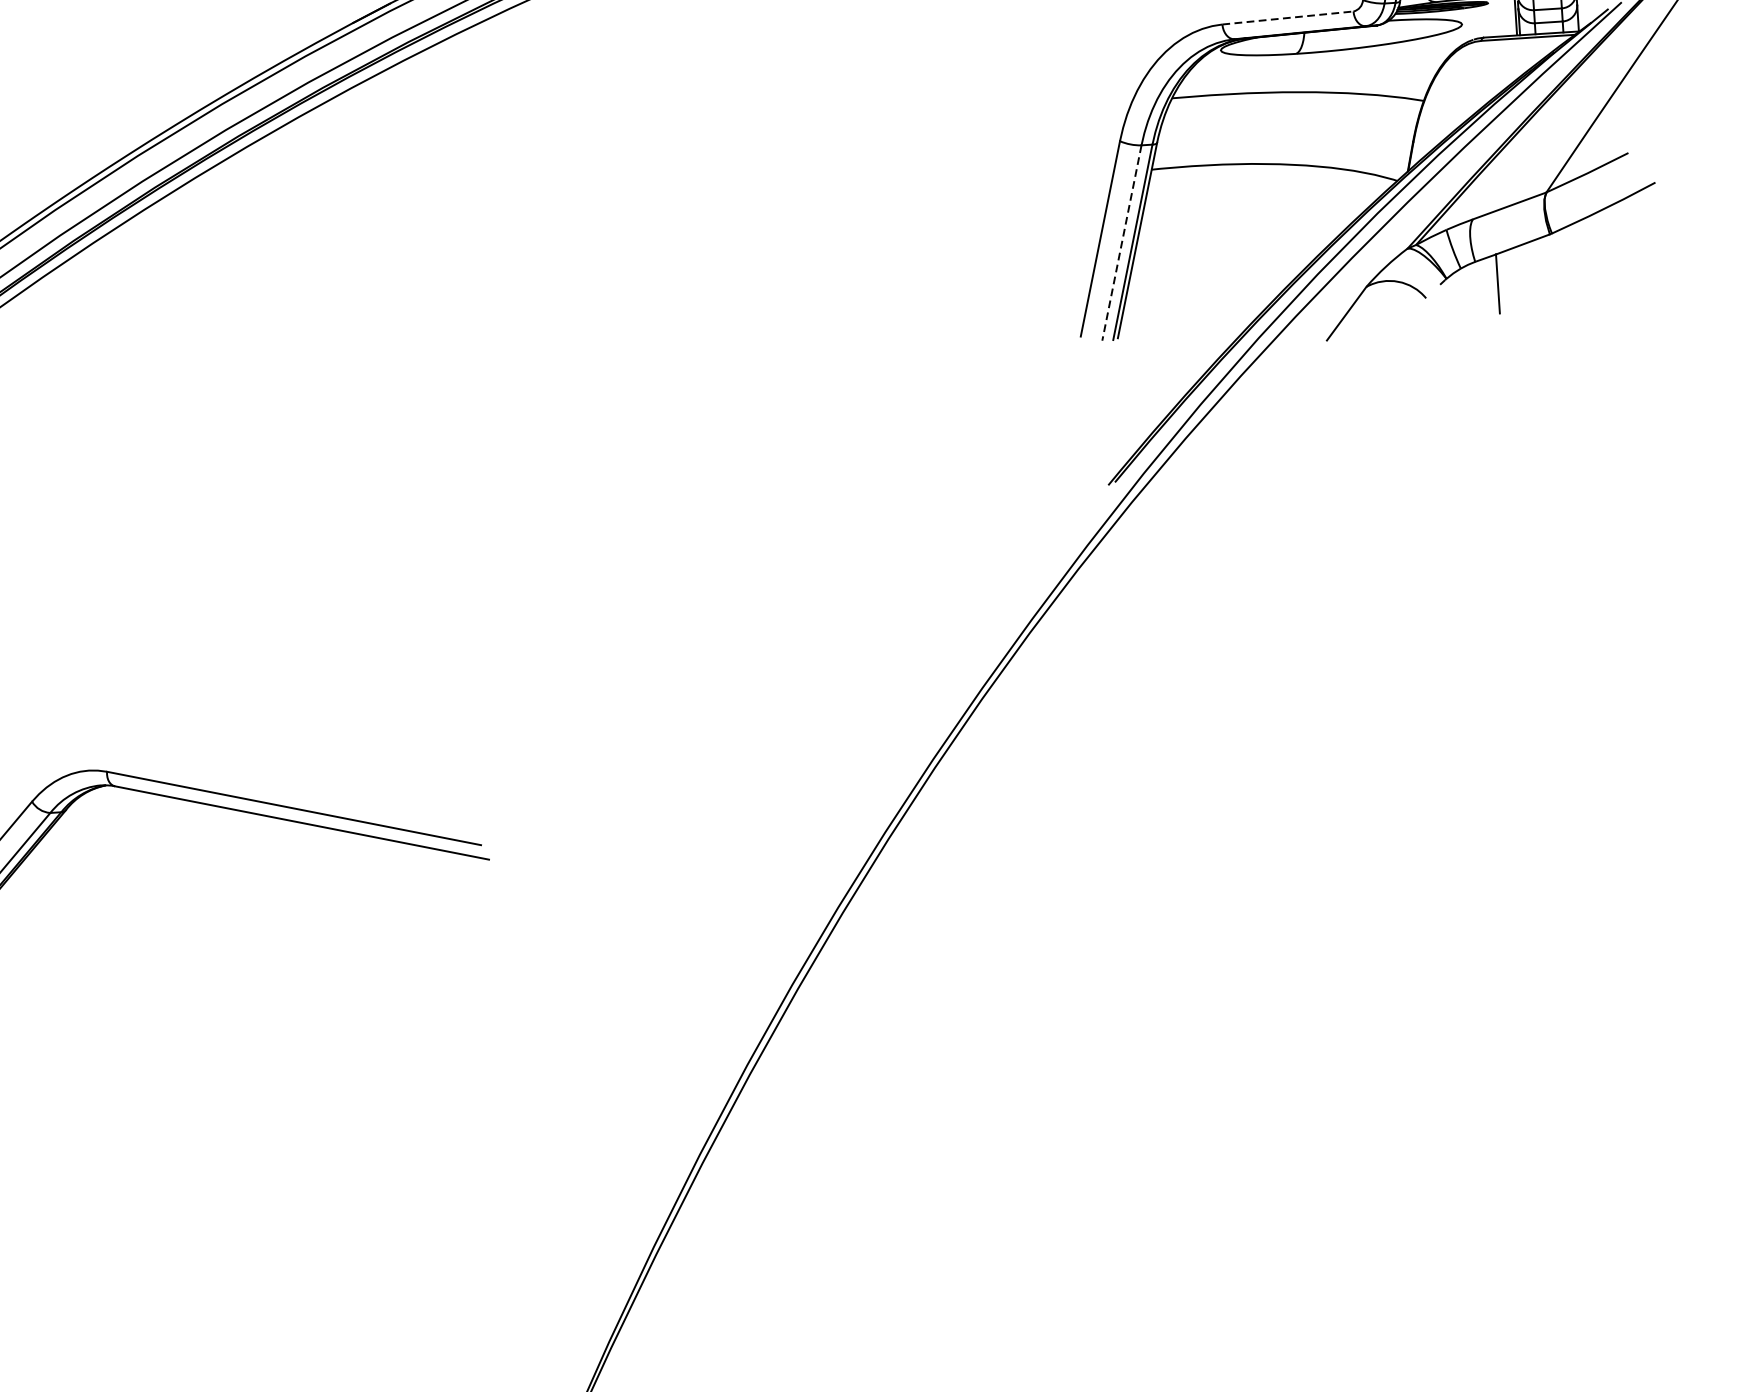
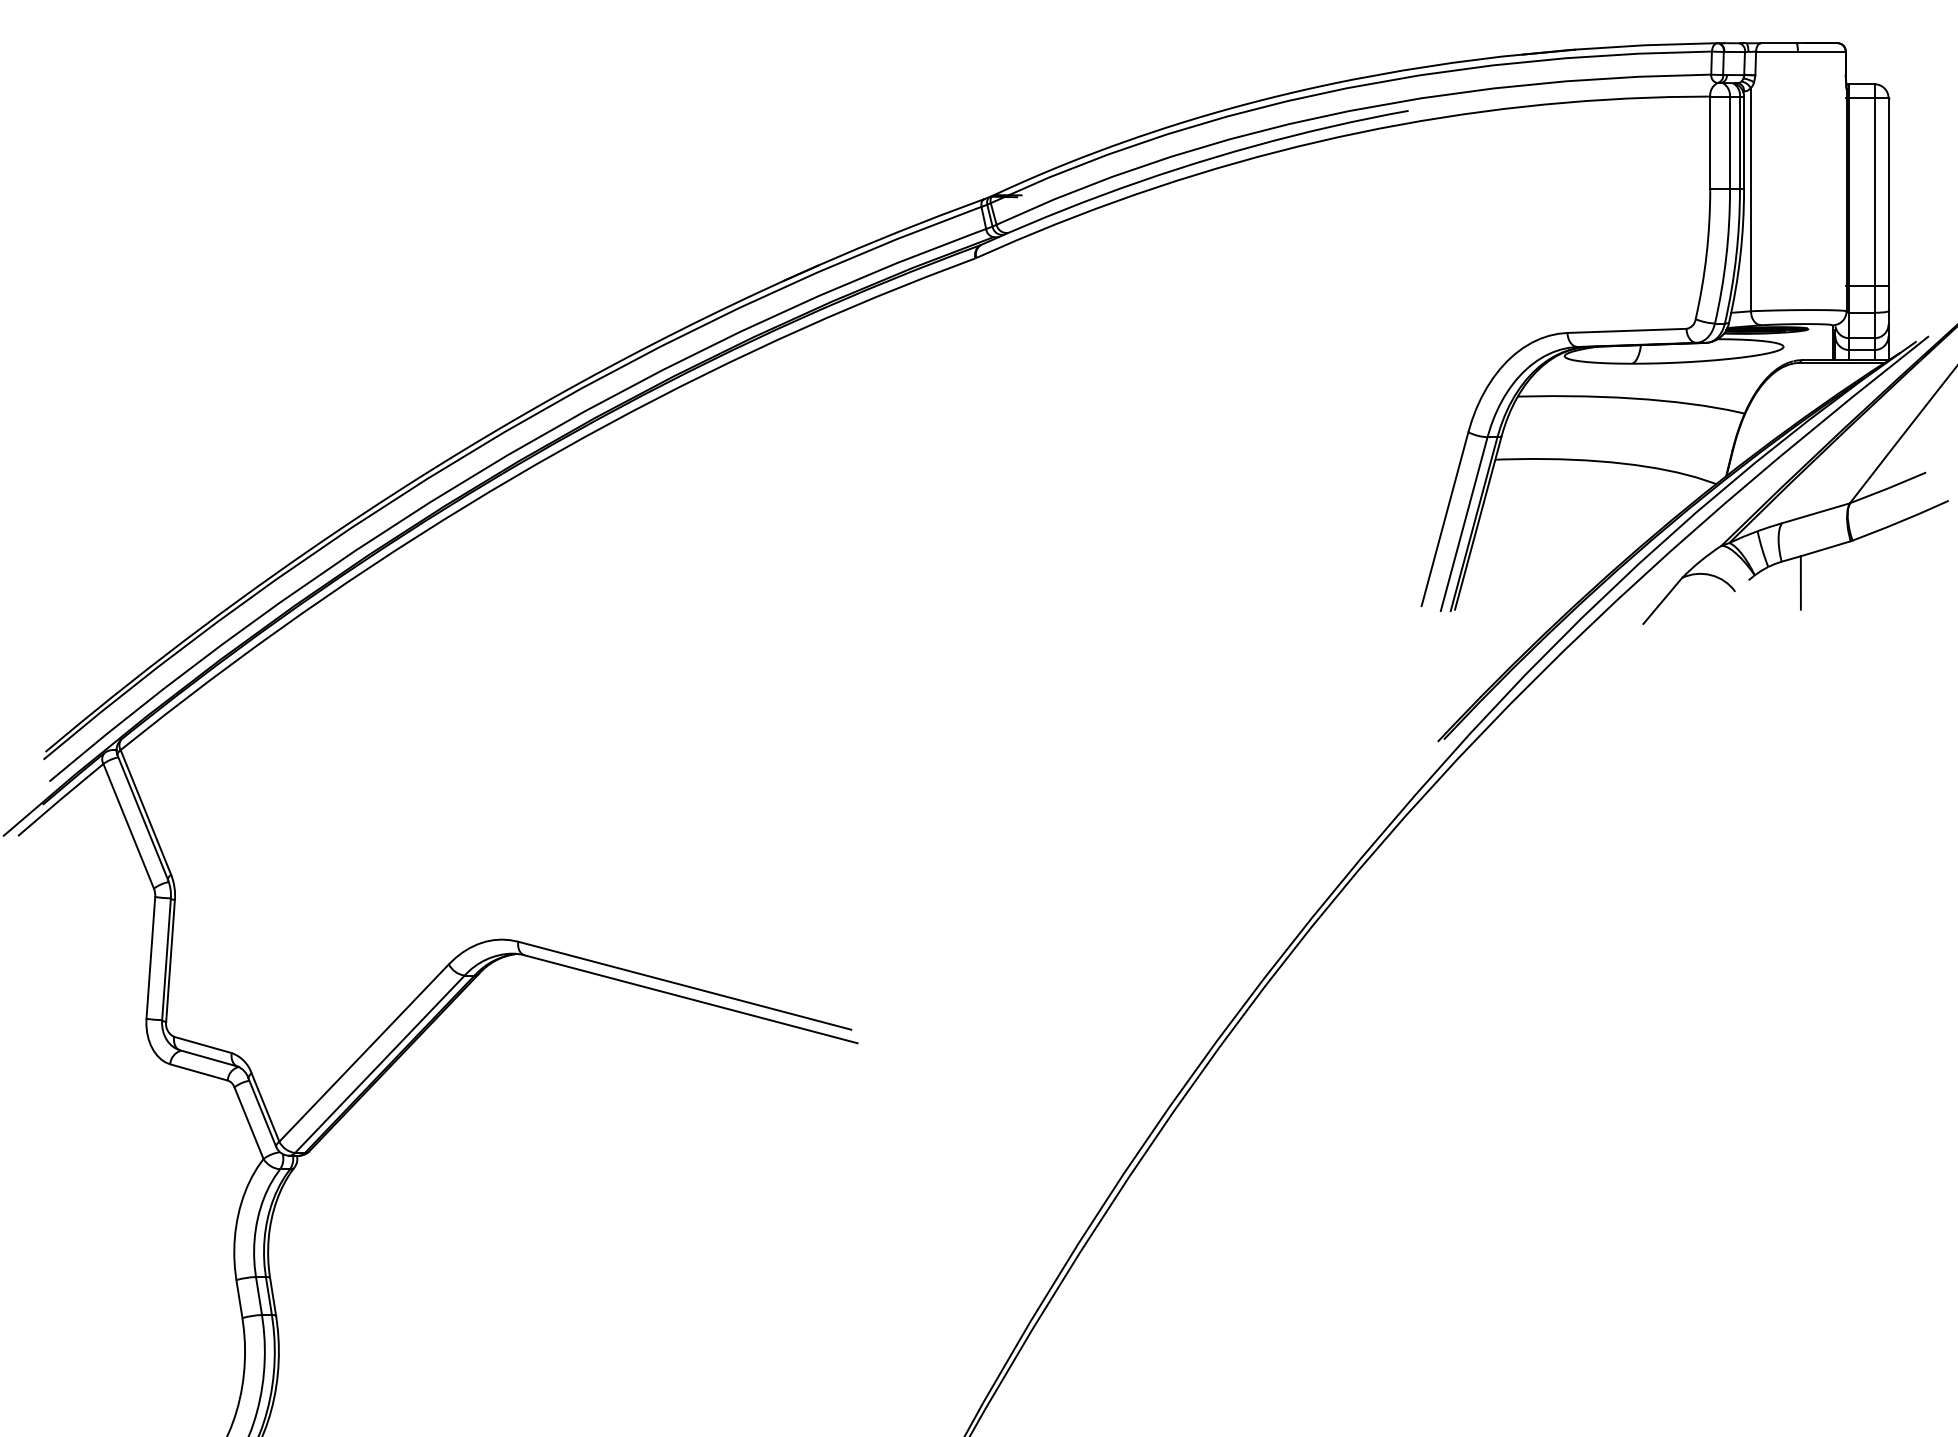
line: (1288, 17) -> (1627, 330), dashed -> solid
line: (1122, 243) -> (1464, 524), dashed -> solid

